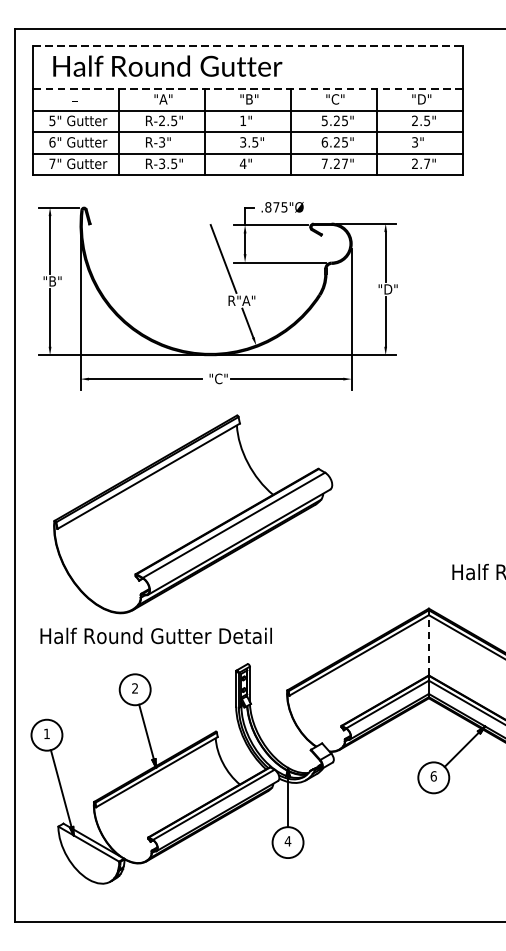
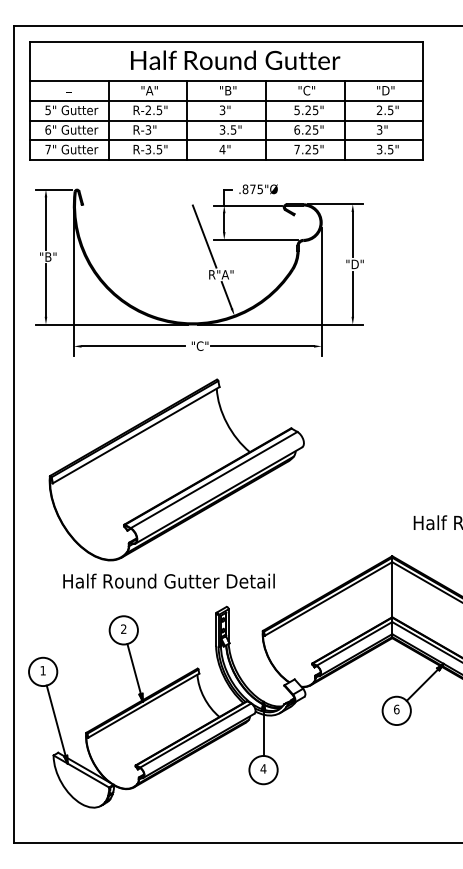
line: (248, 46) -> (227, 42), dashed -> solid
text: (167, 65) -> (235, 59), moved
line: (247, 89) -> (226, 81), dashed -> solid
text: (243, 121) -> (222, 110), 1" -> 3"
text: (344, 163) -> (315, 149), 7.27" -> 7.25"
text: (421, 163) -> (385, 149), 2.7" -> 3.5"
text: (155, 635) -> (168, 580), moved
line: (429, 645) -> (392, 589), dashed -> solid

